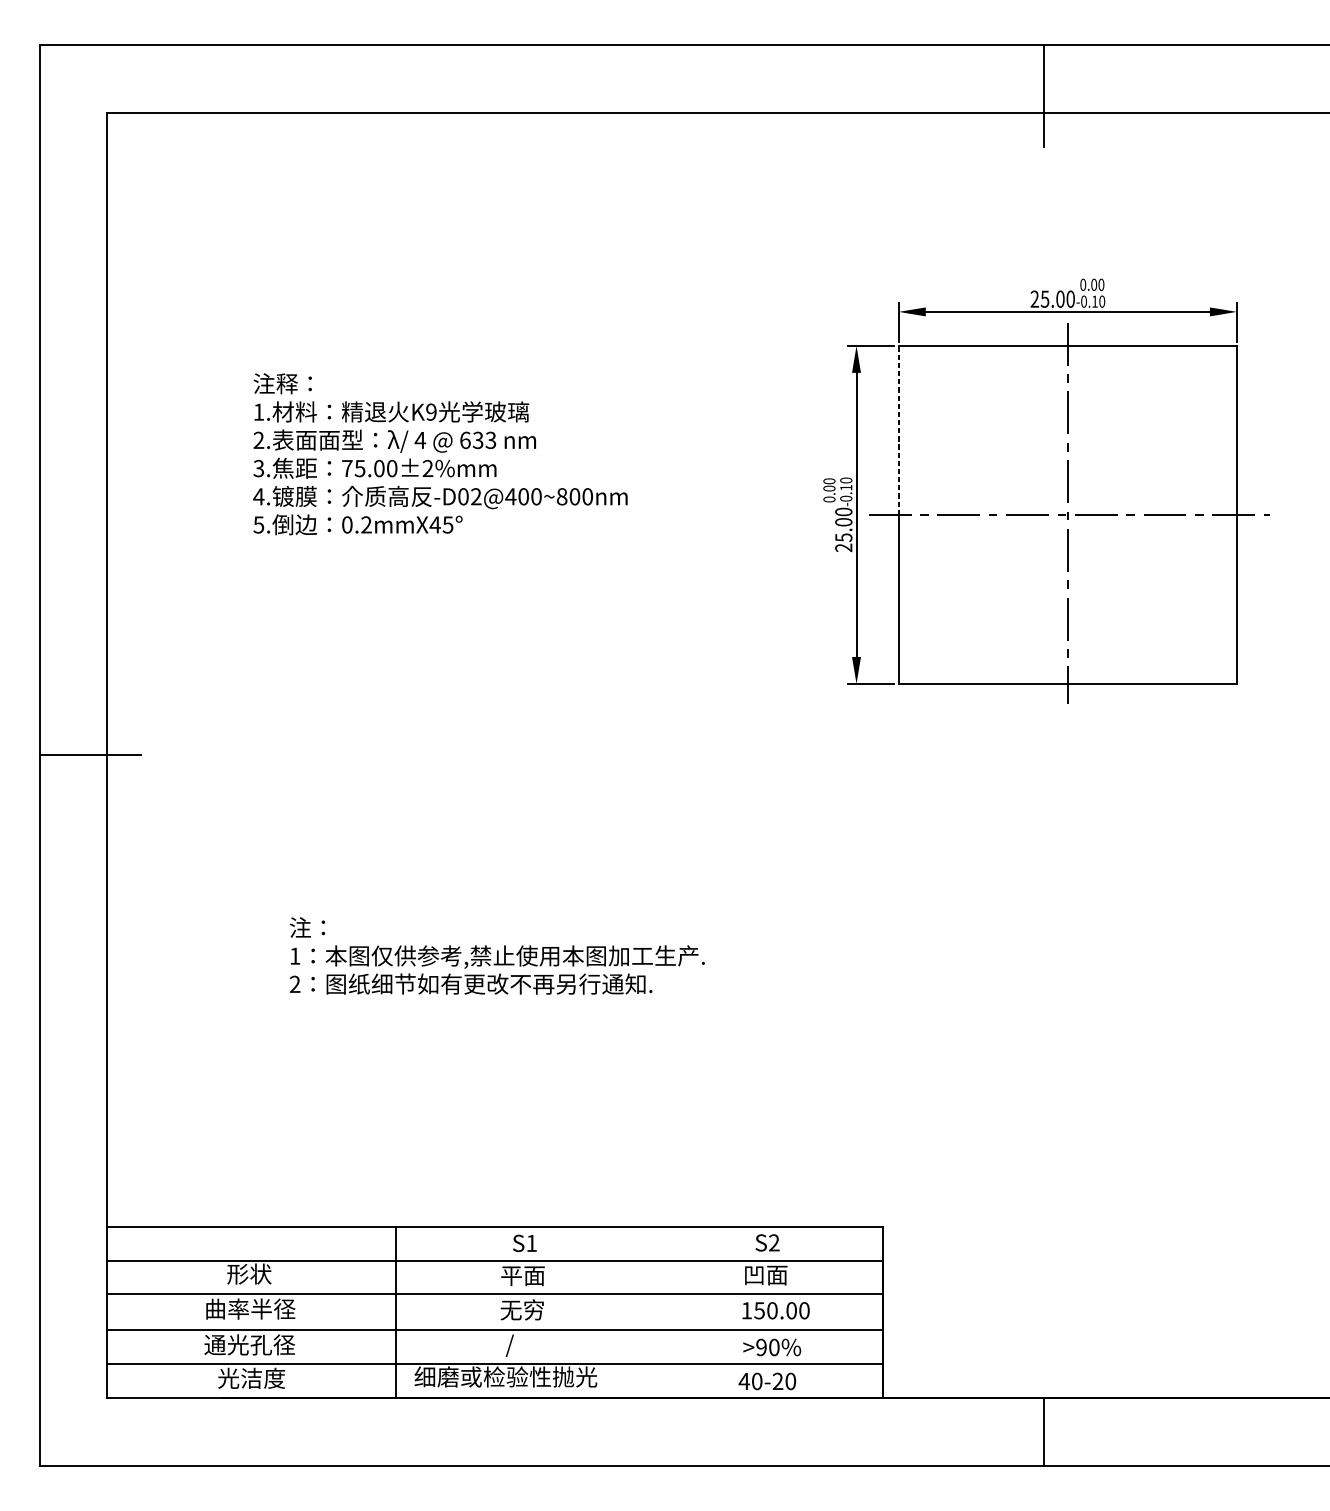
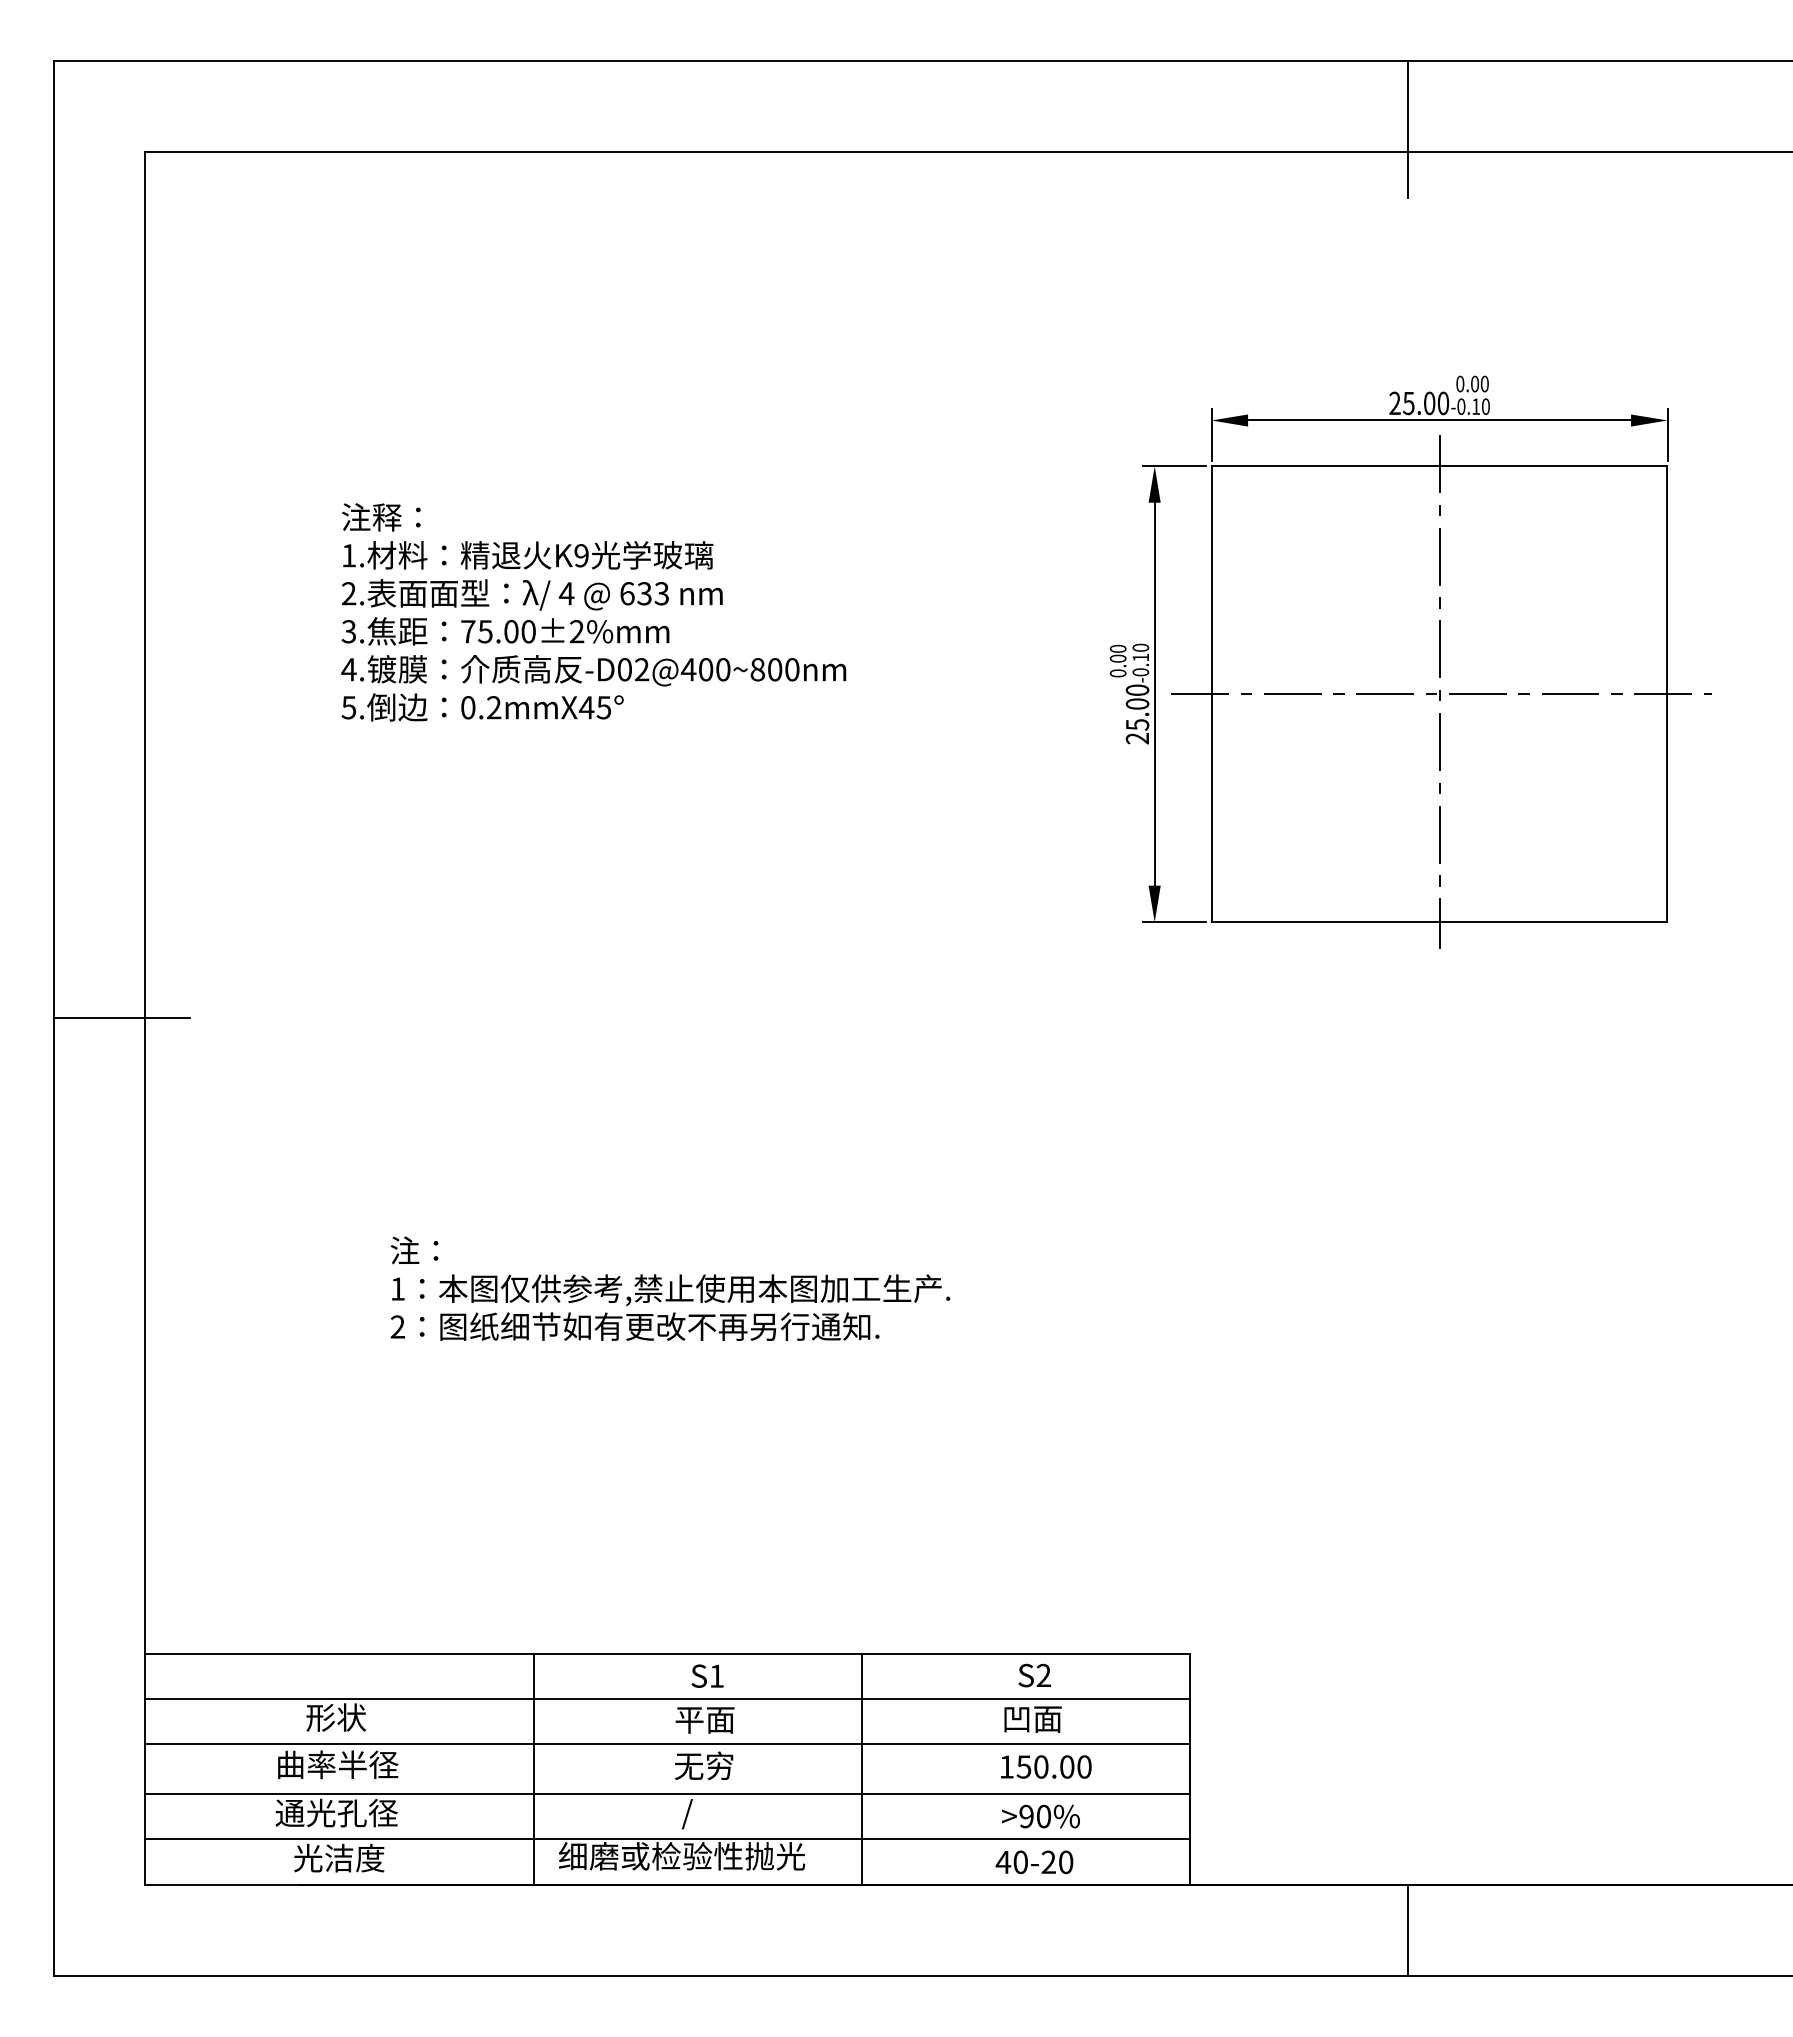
line: (898, 430) -> (1211, 580), dashed -> solid
line: (639, 1311) -> (861, 1768), added

